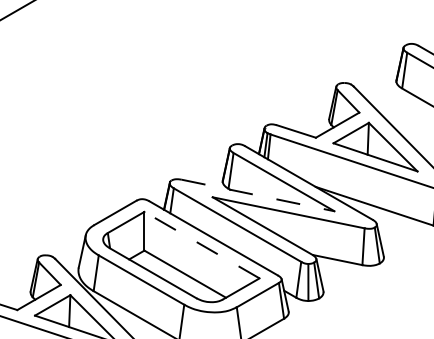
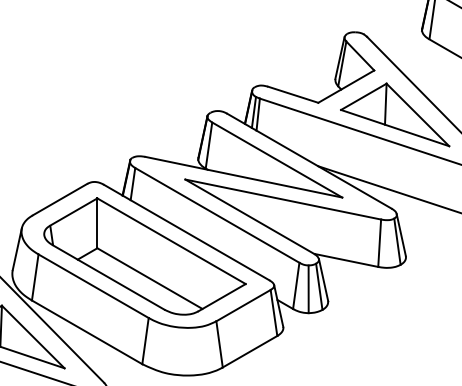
line: (258, 195) -> (244, 177), dashed -> solid
line: (201, 244) -> (170, 240), dashed -> solid

